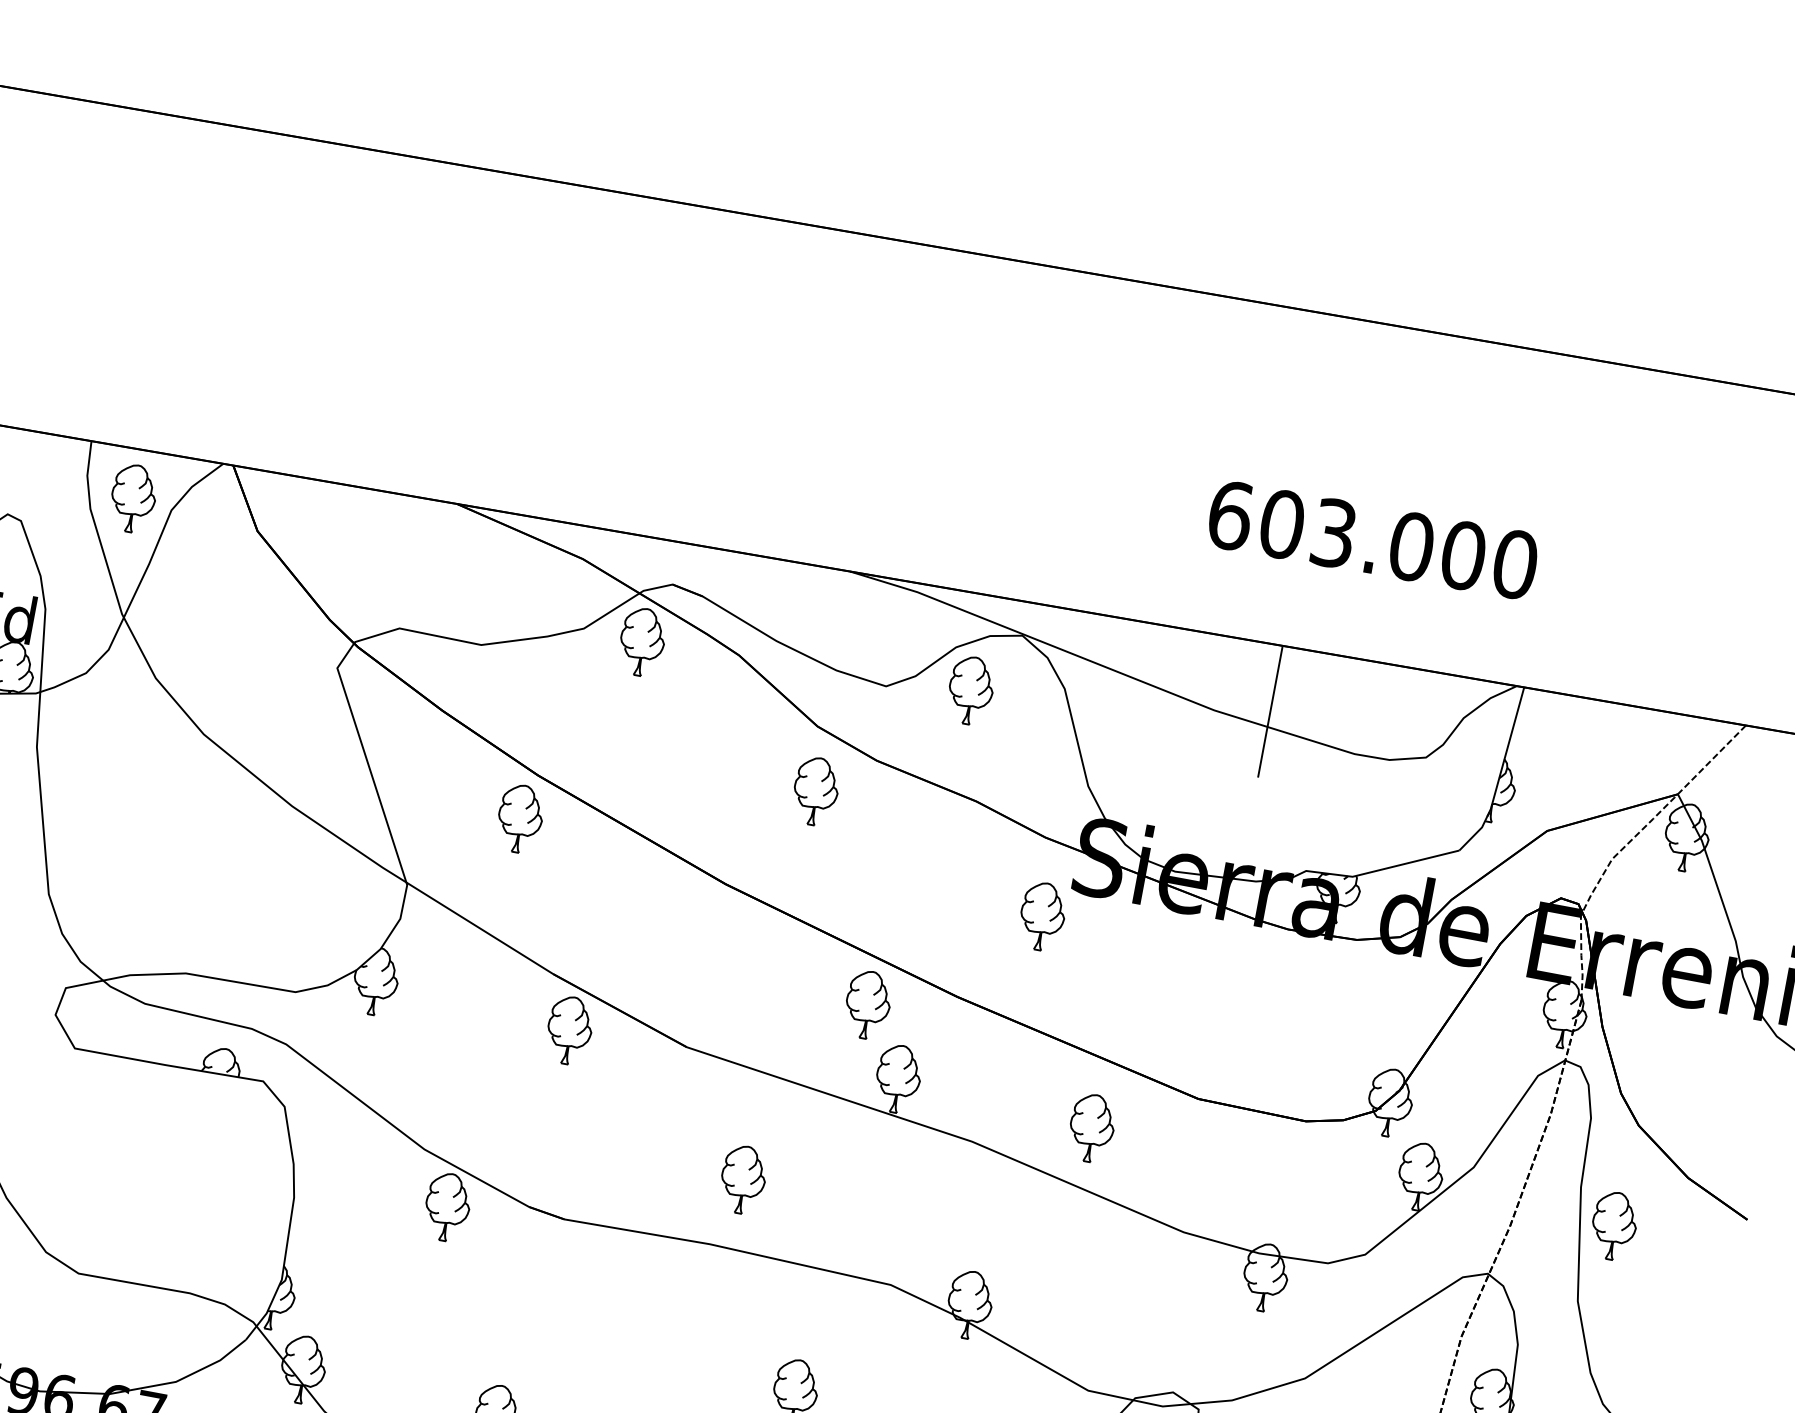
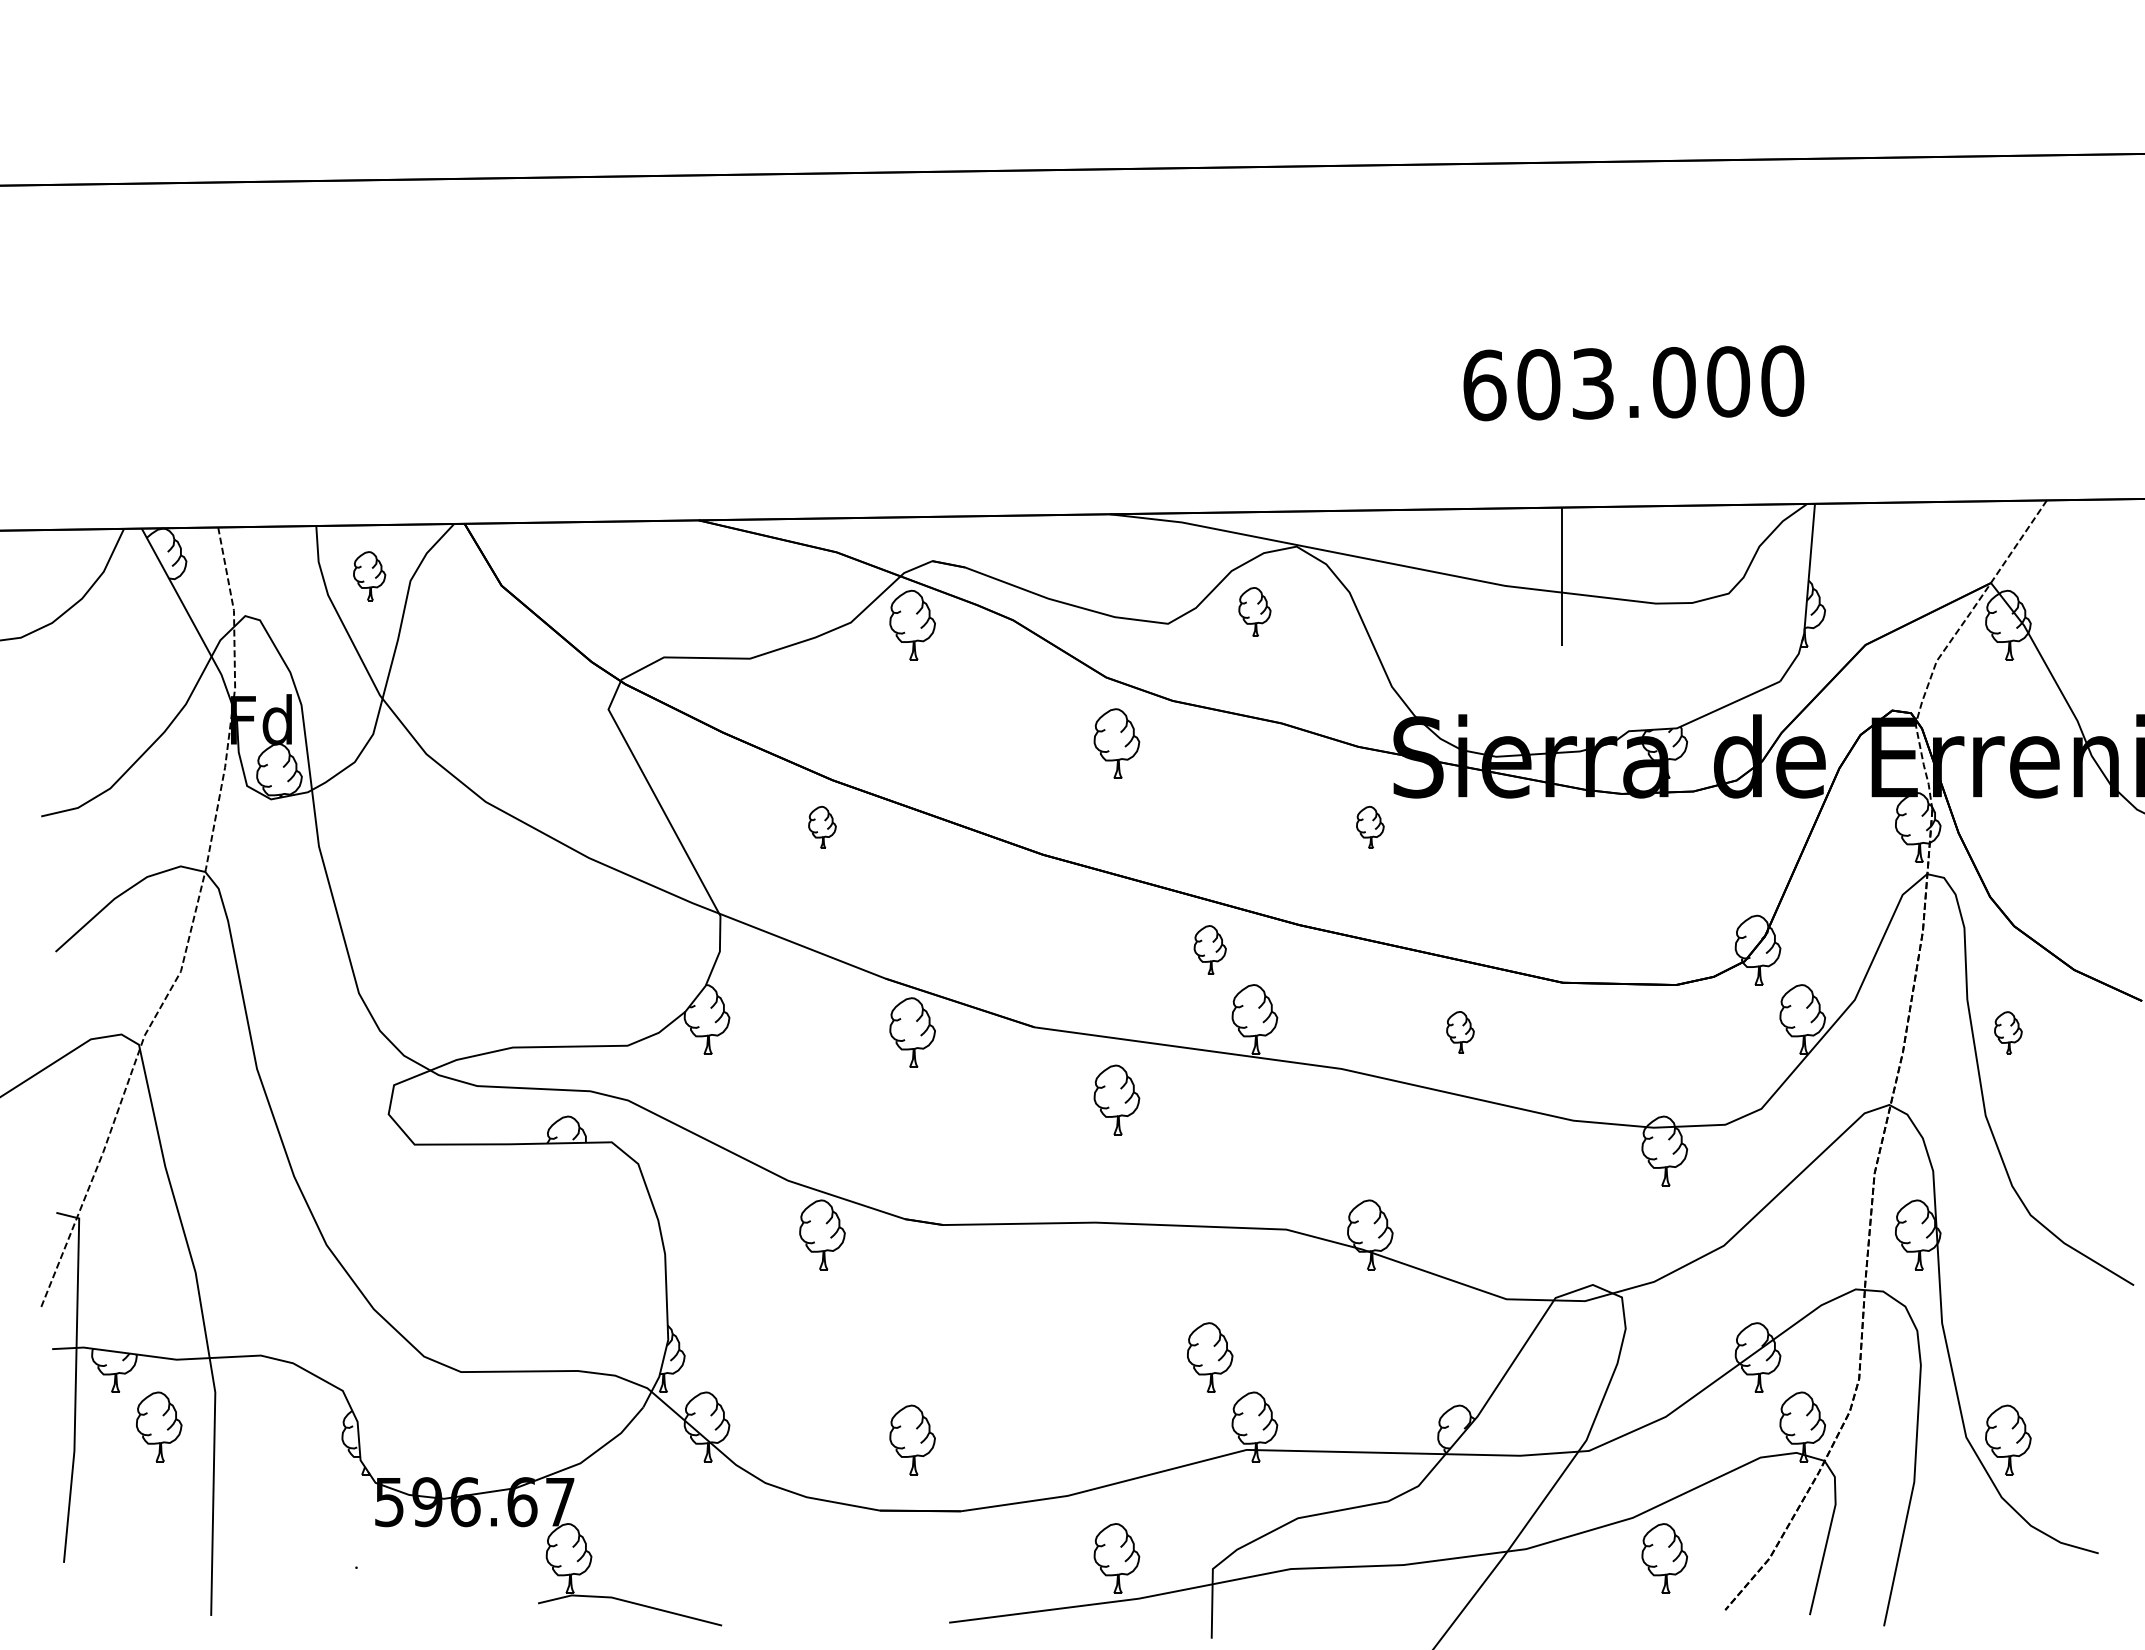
part: (133, 497) -> (369, 575), size x0.7
part: (970, 690) -> (1254, 611), size x0.7
part: (520, 818) -> (822, 827), size x0.6
part: (1042, 916) -> (1370, 827), size x0.6
part: (868, 1004) -> (1210, 949), size x0.7
part: (1091, 1128) -> (1460, 1032), size x0.6
part: (742, 1179) -> (1116, 1099), moved
part: (1614, 1225) -> (2008, 1032), size x0.6

